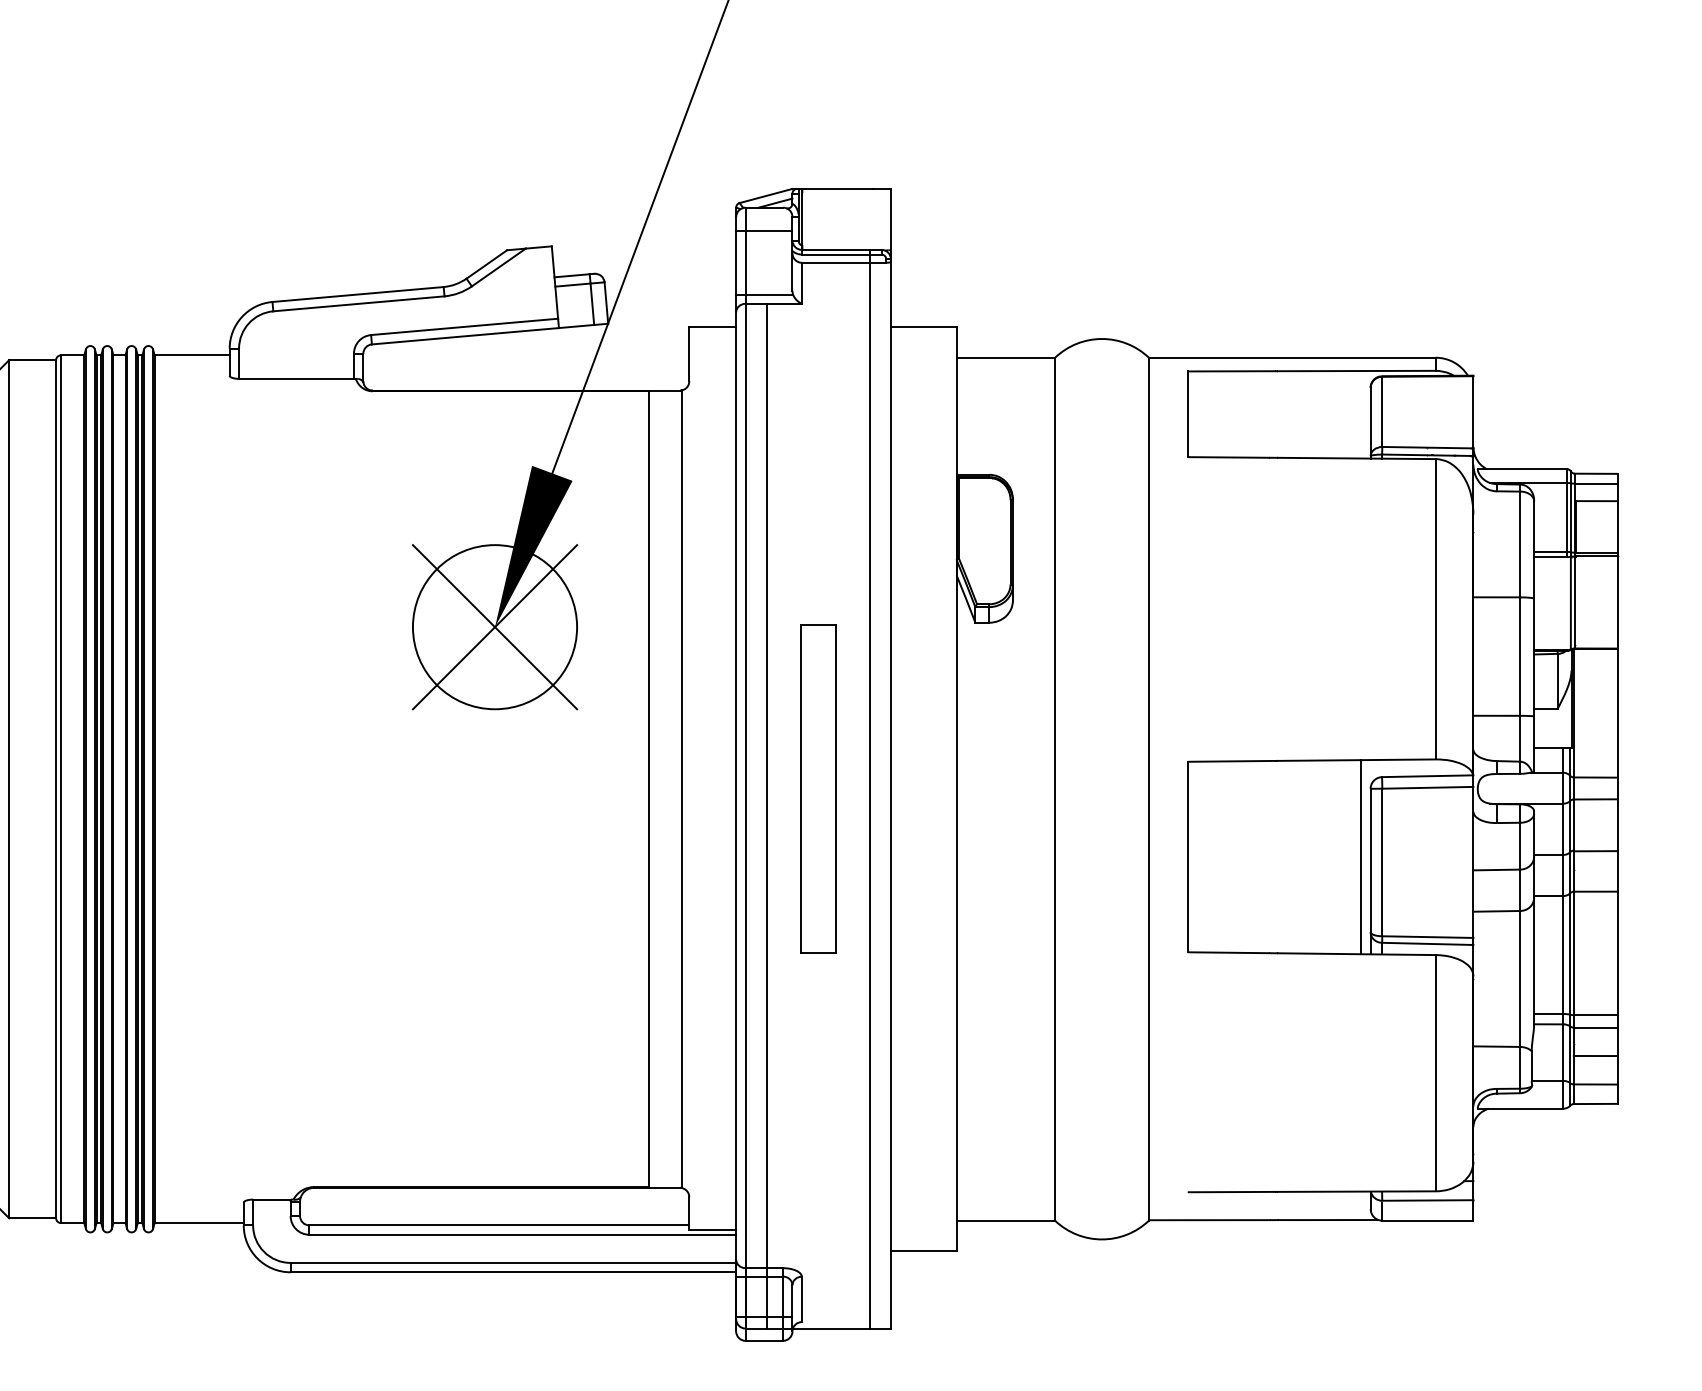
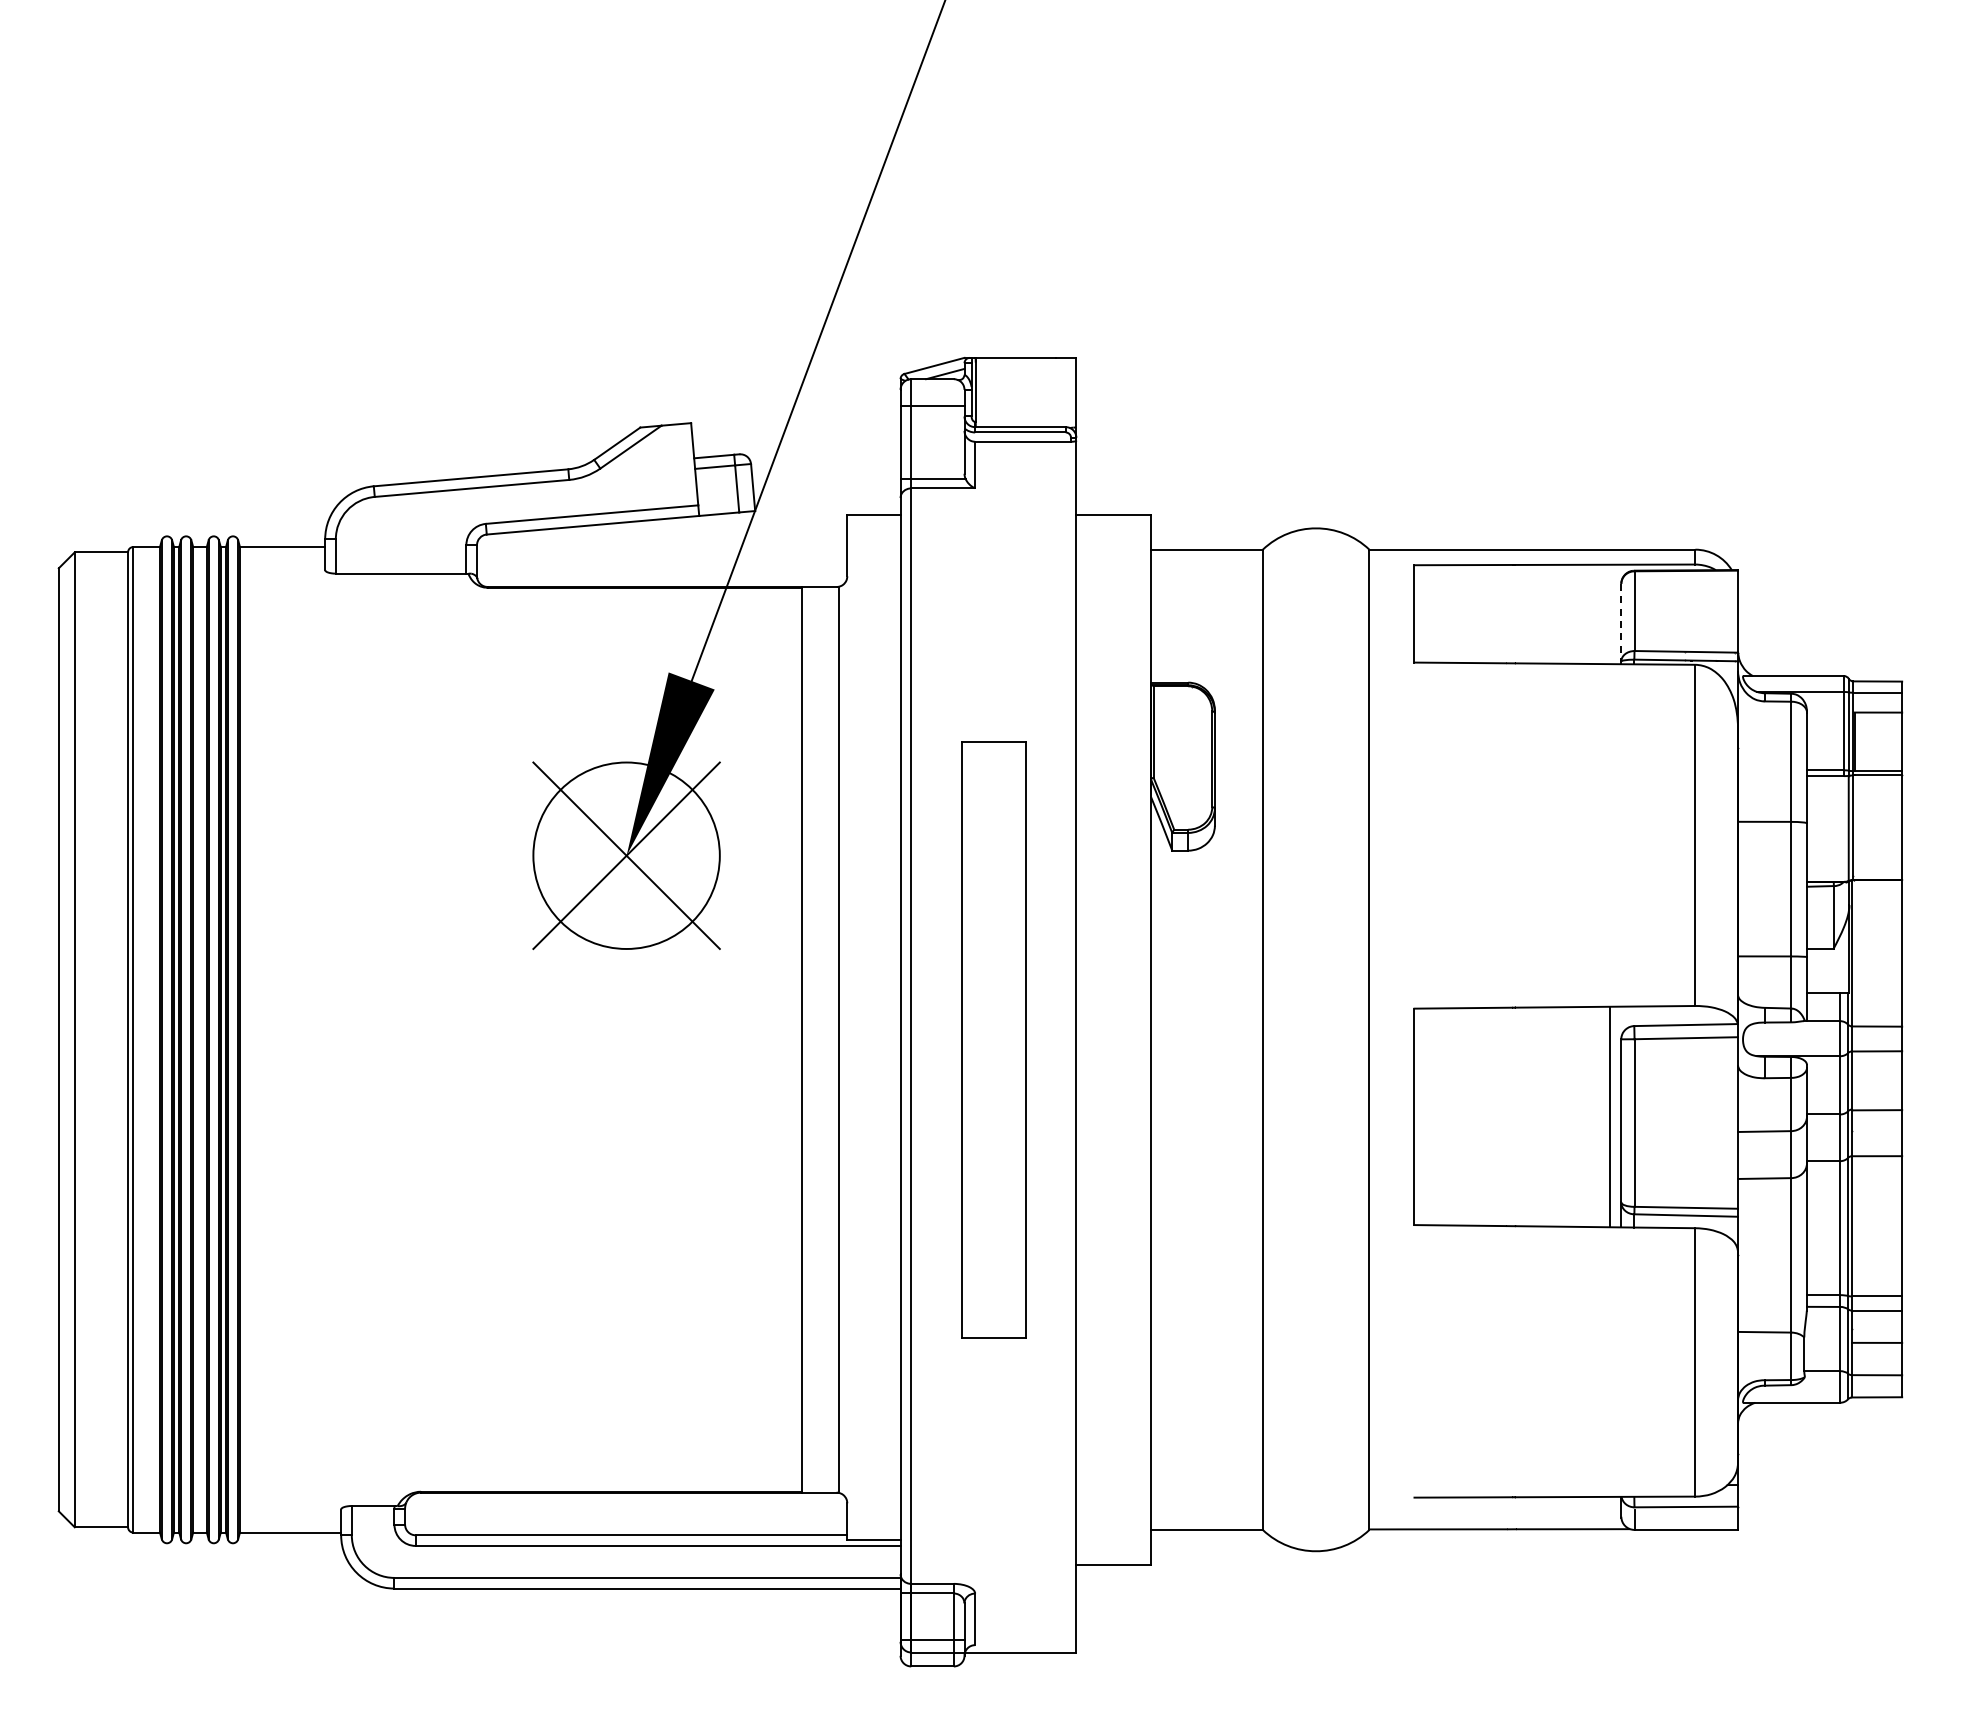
line: (1370, 421) -> (1621, 622), solid -> dashed
part: (817, 788) -> (993, 1039), size x1.6
line: (869, 788) -> (1052, 1039), removed
line: (766, 816) -> (935, 1070), removed

